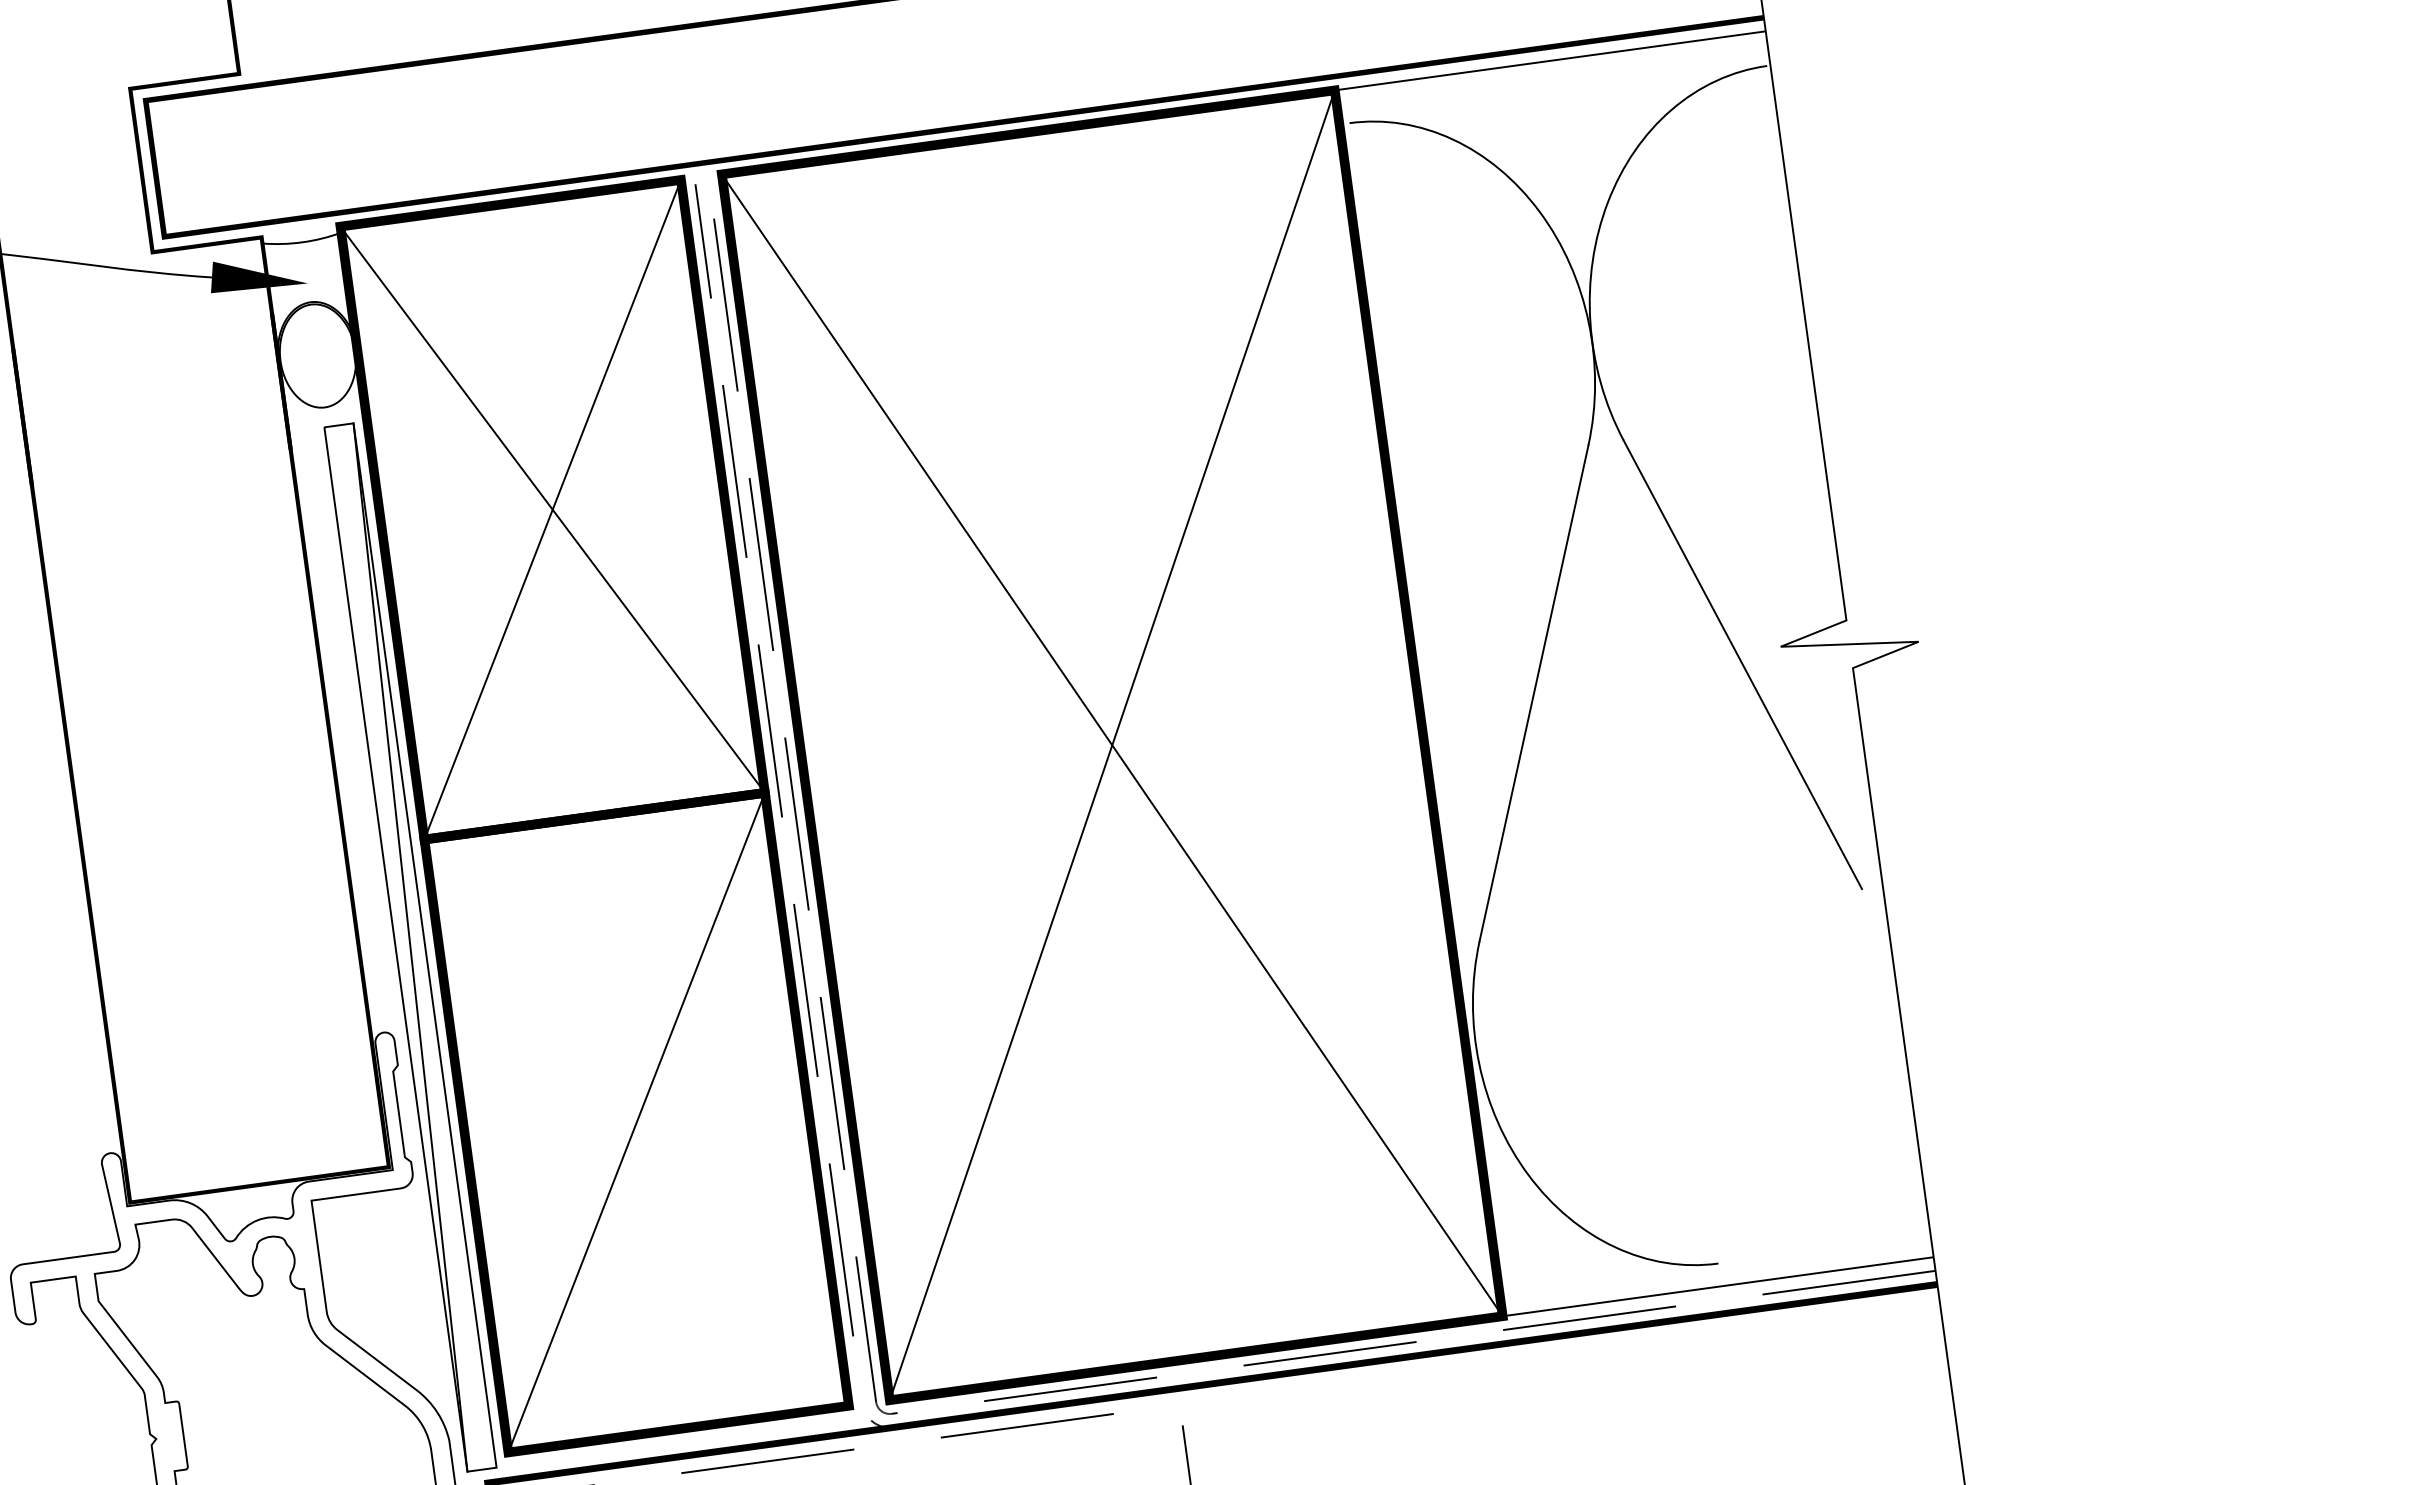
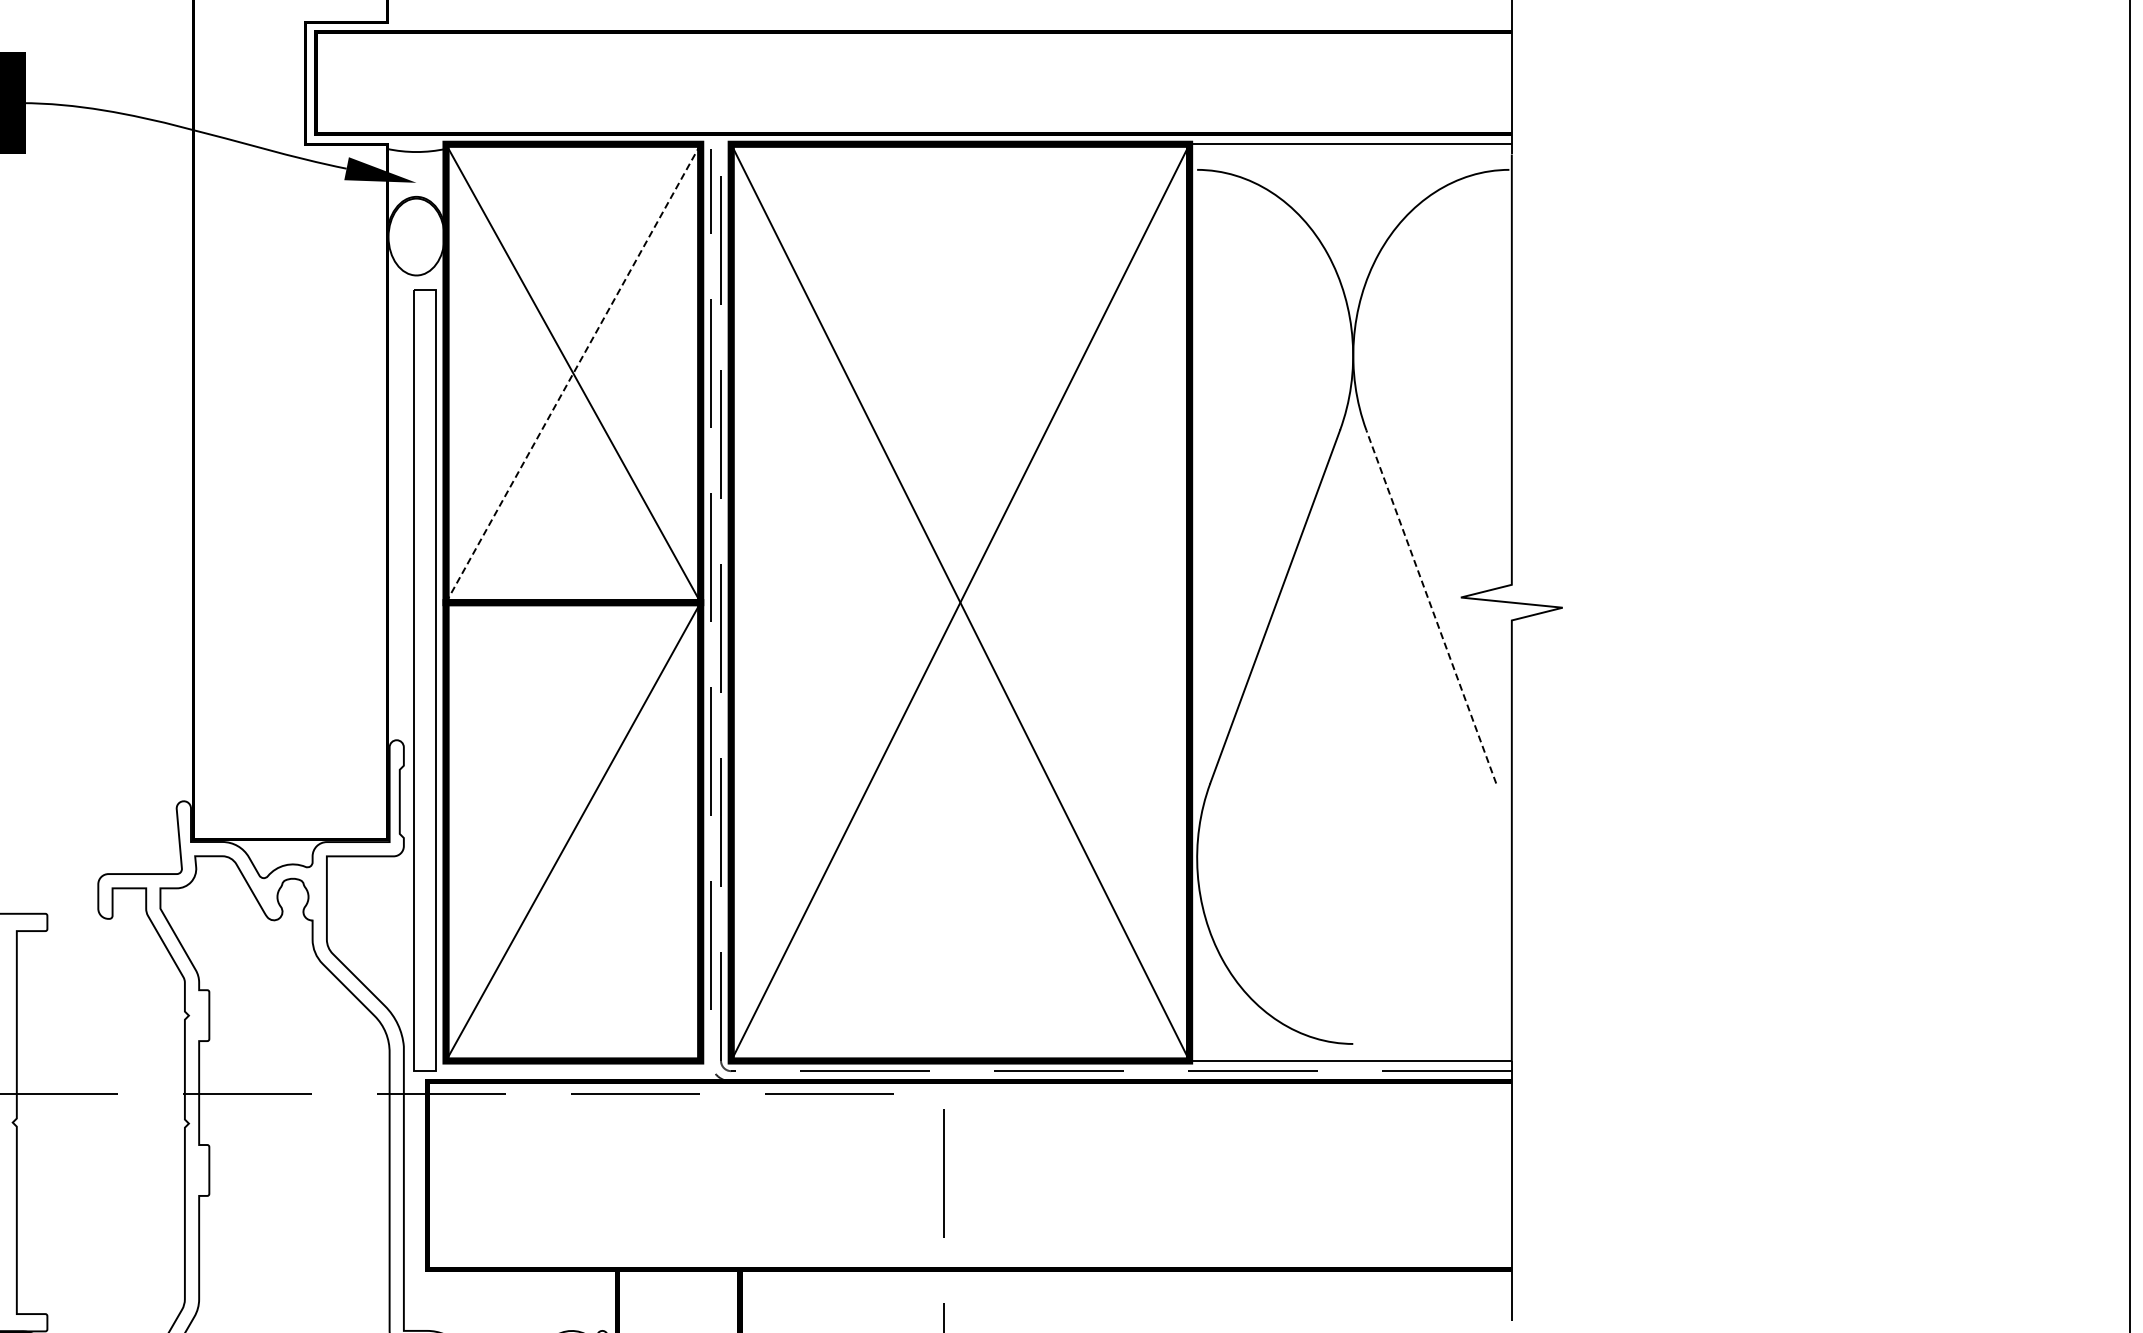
line: (552, 509) -> (573, 373), solid -> dashed
line: (1742, 664) -> (1431, 606), solid -> dashed
line: (409, 947) -> (424, 680), removed

